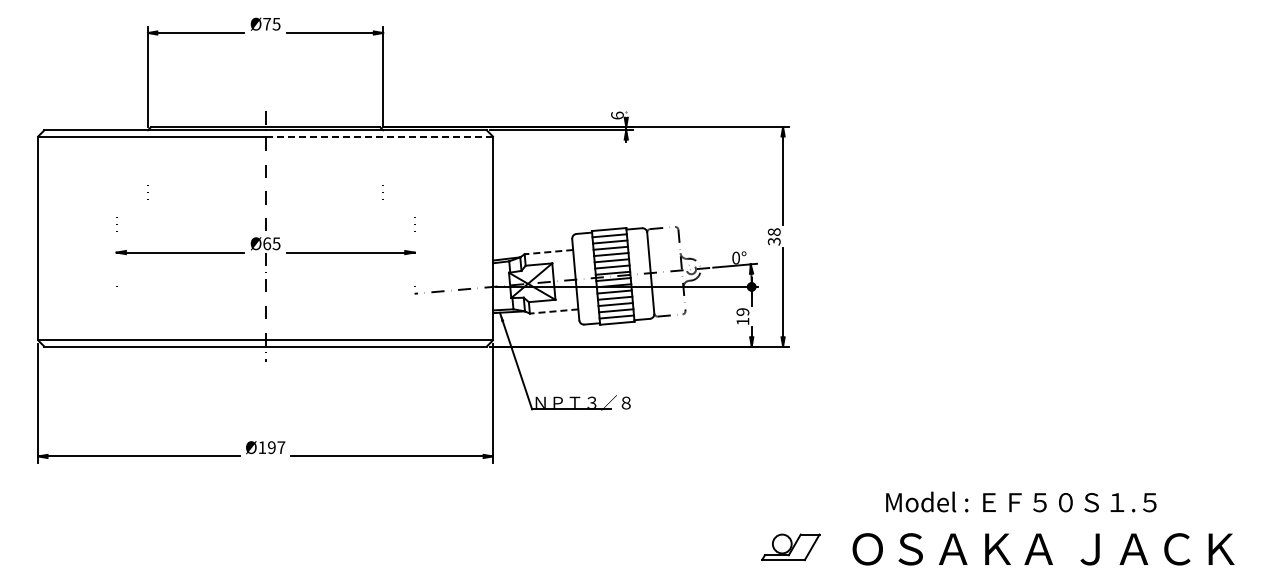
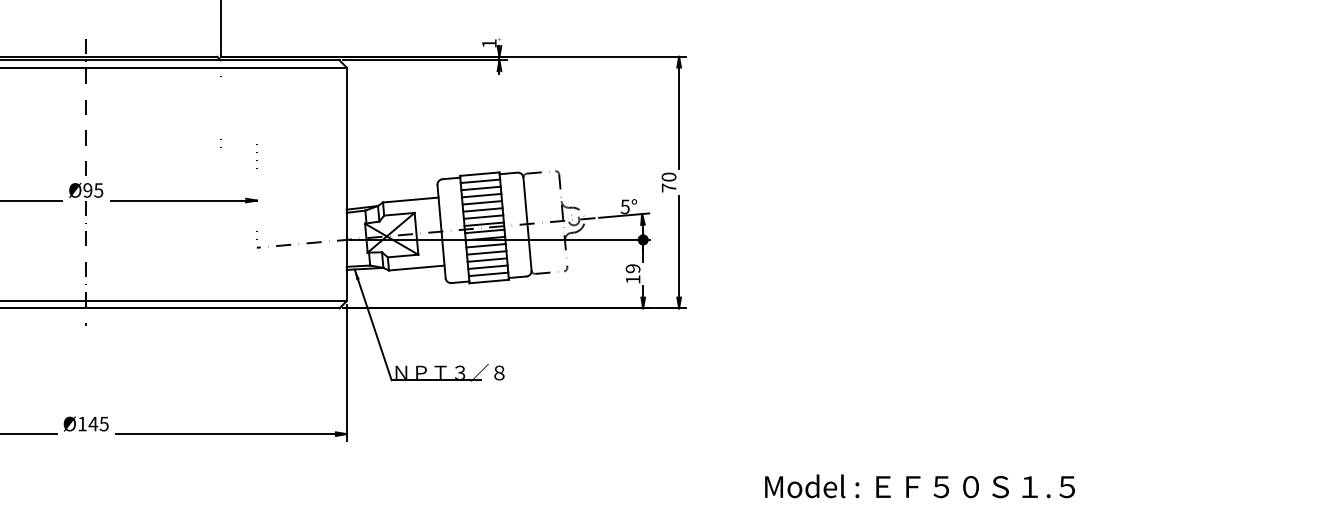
text: (617, 115) -> (489, 43), 6 -> 1
line: (379, 136) -> (216, 67), dashed -> solid
text: (773, 236) -> (668, 182), 38 -> 70
text: (267, 243) -> (88, 190), Ø65 -> Ø95
line: (548, 252) -> (410, 200), dashed -> solid
text: (735, 257) -> (624, 206), 0° -> 5°
line: (553, 311) -> (416, 268), dashed -> solid
text: (276, 447) -> (98, 423), Ø197 -> Ø145
text: (1021, 501) -> (920, 485), moved

